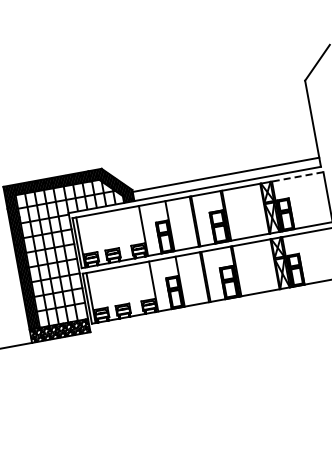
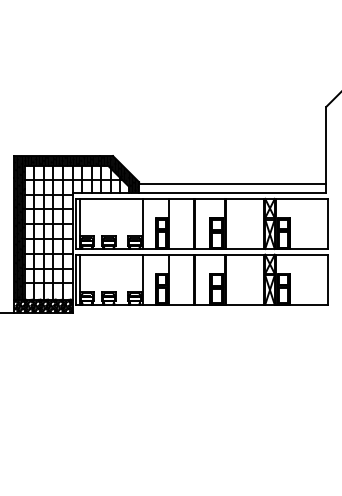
line: (298, 176) -> (302, 198), dashed -> solid

